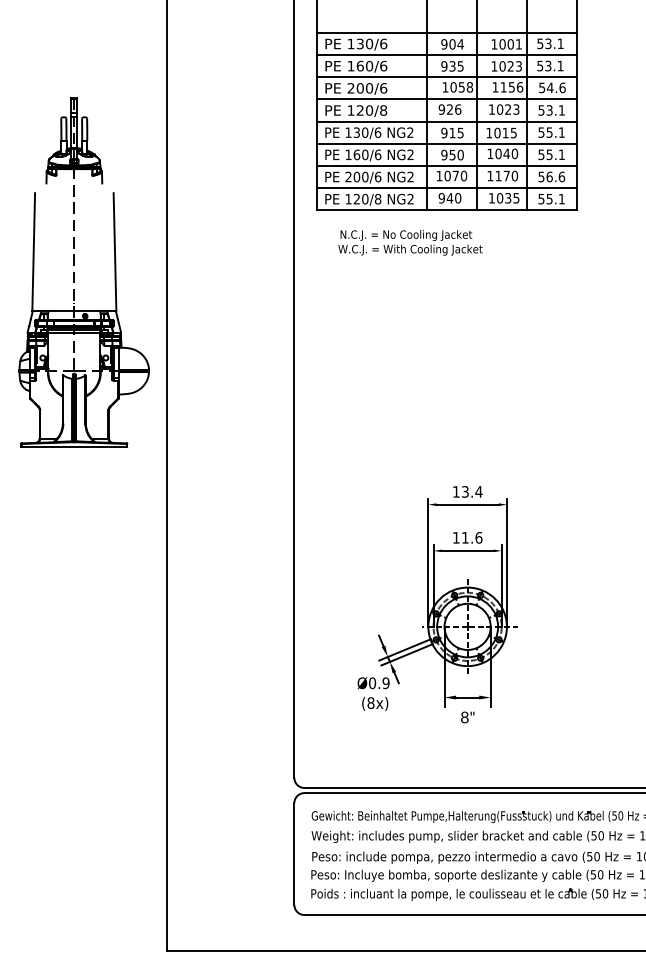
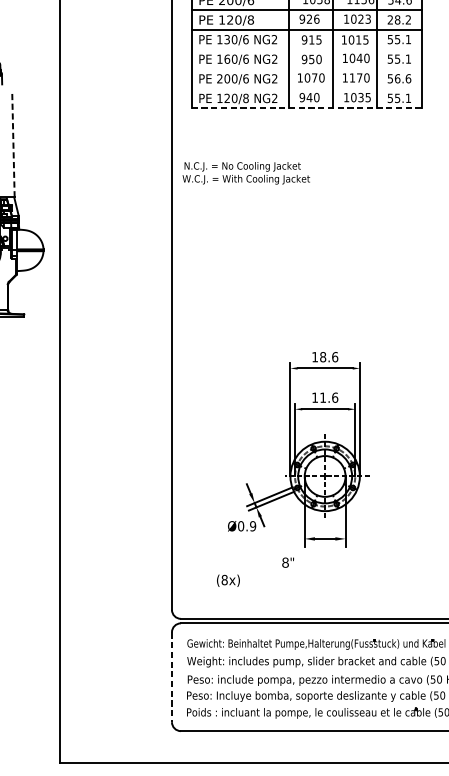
text: (551, 110) -> (399, 20), 53.1 -> 28.2
line: (446, 143) -> (306, 49), removed
line: (446, 165) -> (306, 68), removed
line: (446, 188) -> (306, 88), removed
line: (447, 210) -> (307, 108), solid -> dashed
text: (410, 242) -> (246, 172), moved
line: (115, 252) -> (13, 145), solid -> dashed
text: (471, 491) -> (328, 356), 13.4 -> 18.6
text: (375, 703) -> (228, 580), moved
text: (467, 717) -> (287, 562), moved
line: (294, 854) -> (172, 677), solid -> dashed

